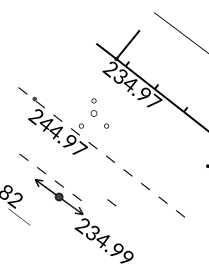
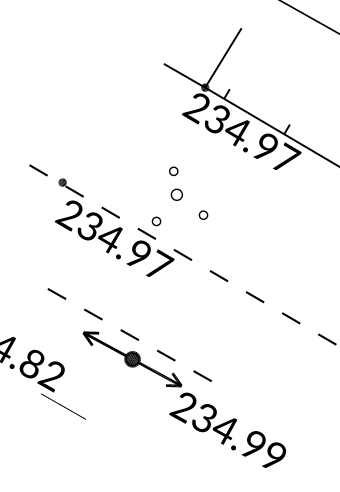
text: (46, 123) -> (90, 225), 244.97 -> 234.97
line: (111, 202) -> (201, 375), moved

